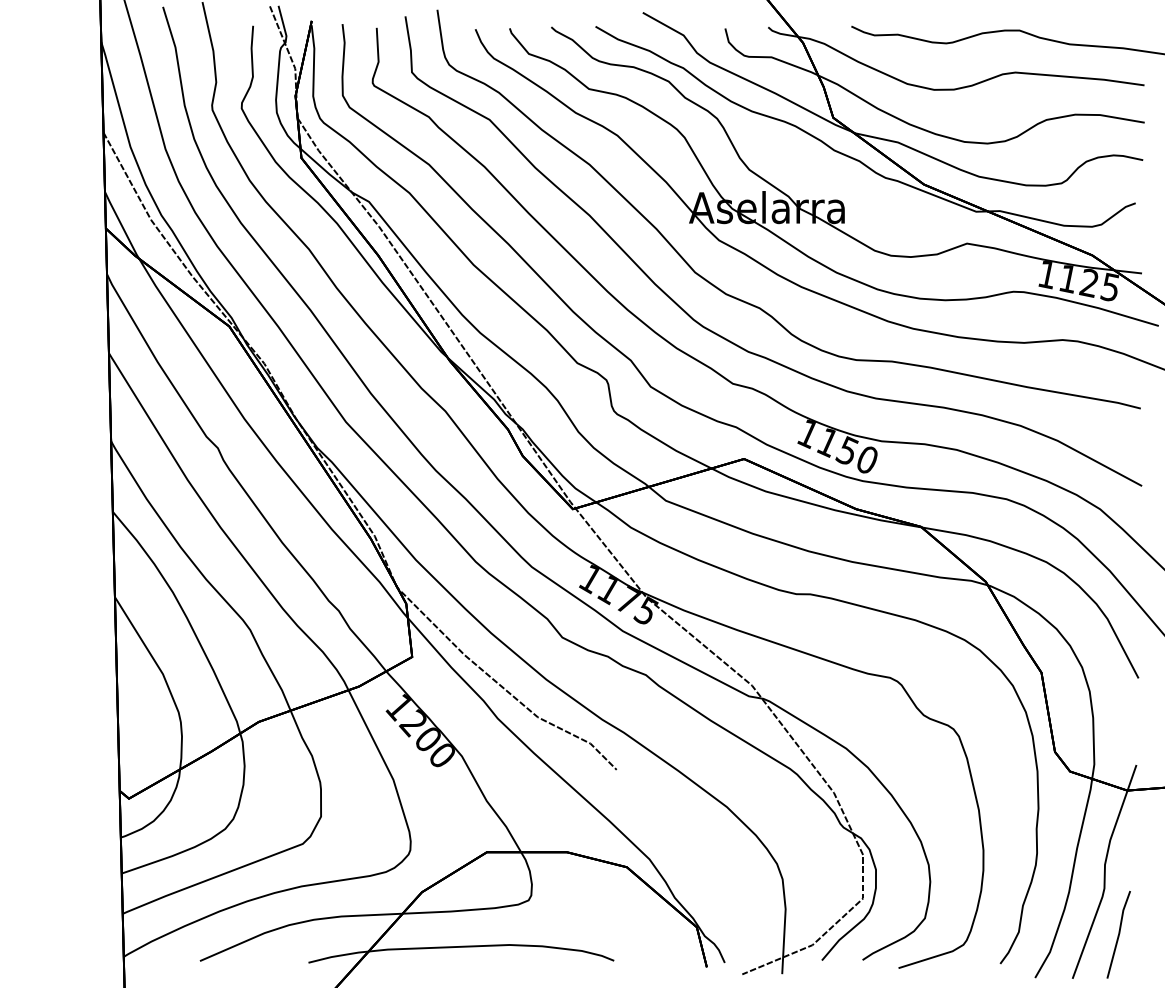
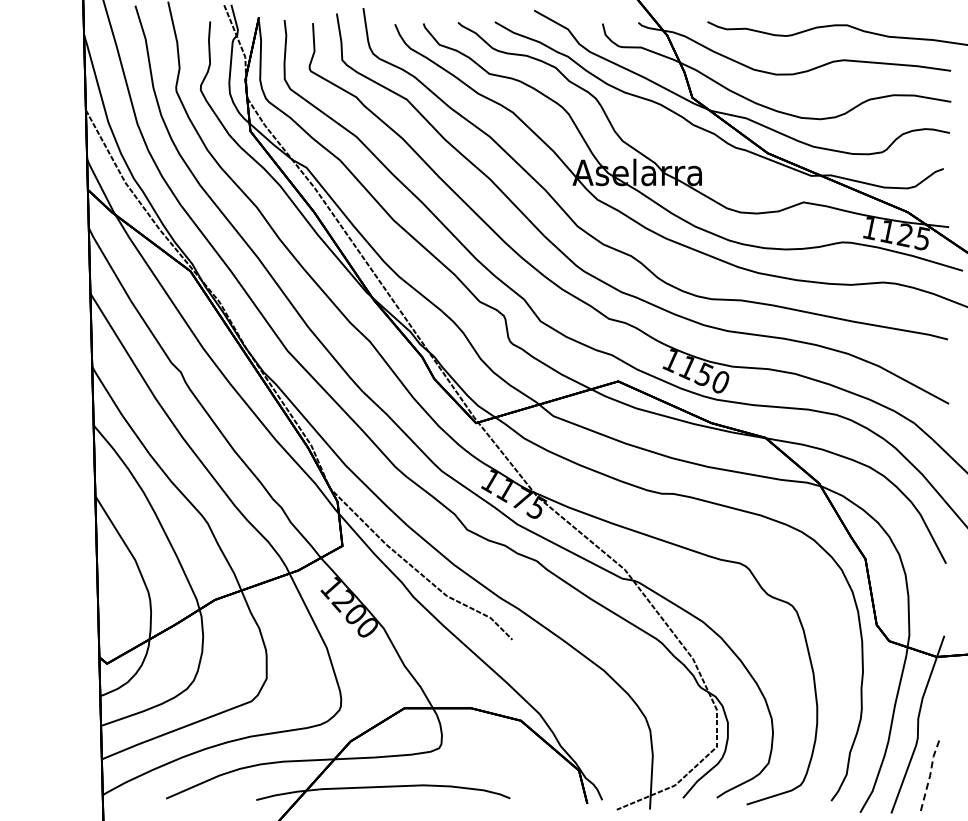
line: (1119, 933) -> (930, 775), solid -> dashed

